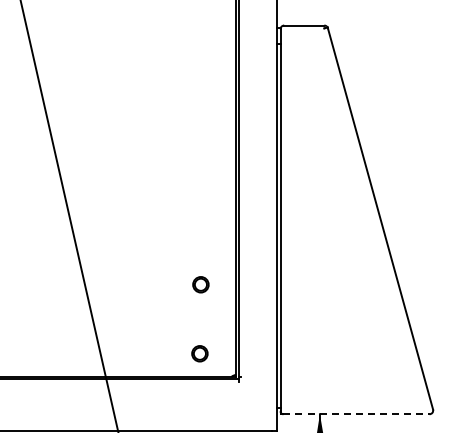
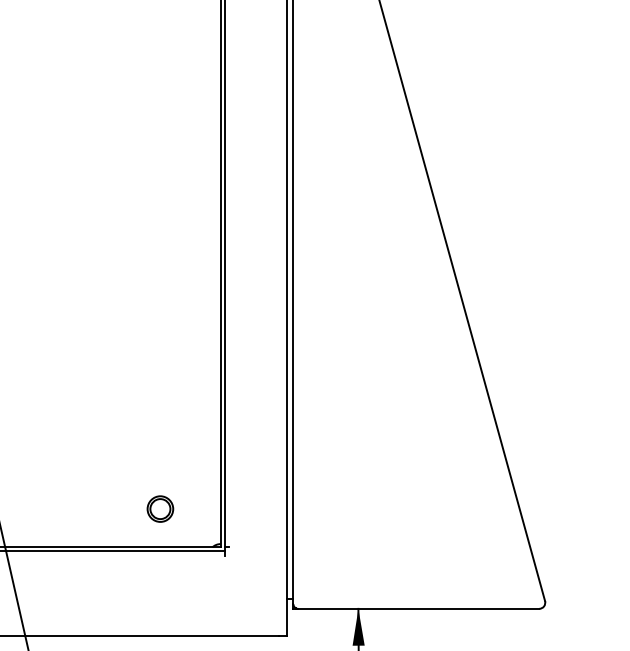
part: (200, 284) -> (161, 394), removed
line: (356, 414) -> (418, 609), dashed -> solid

